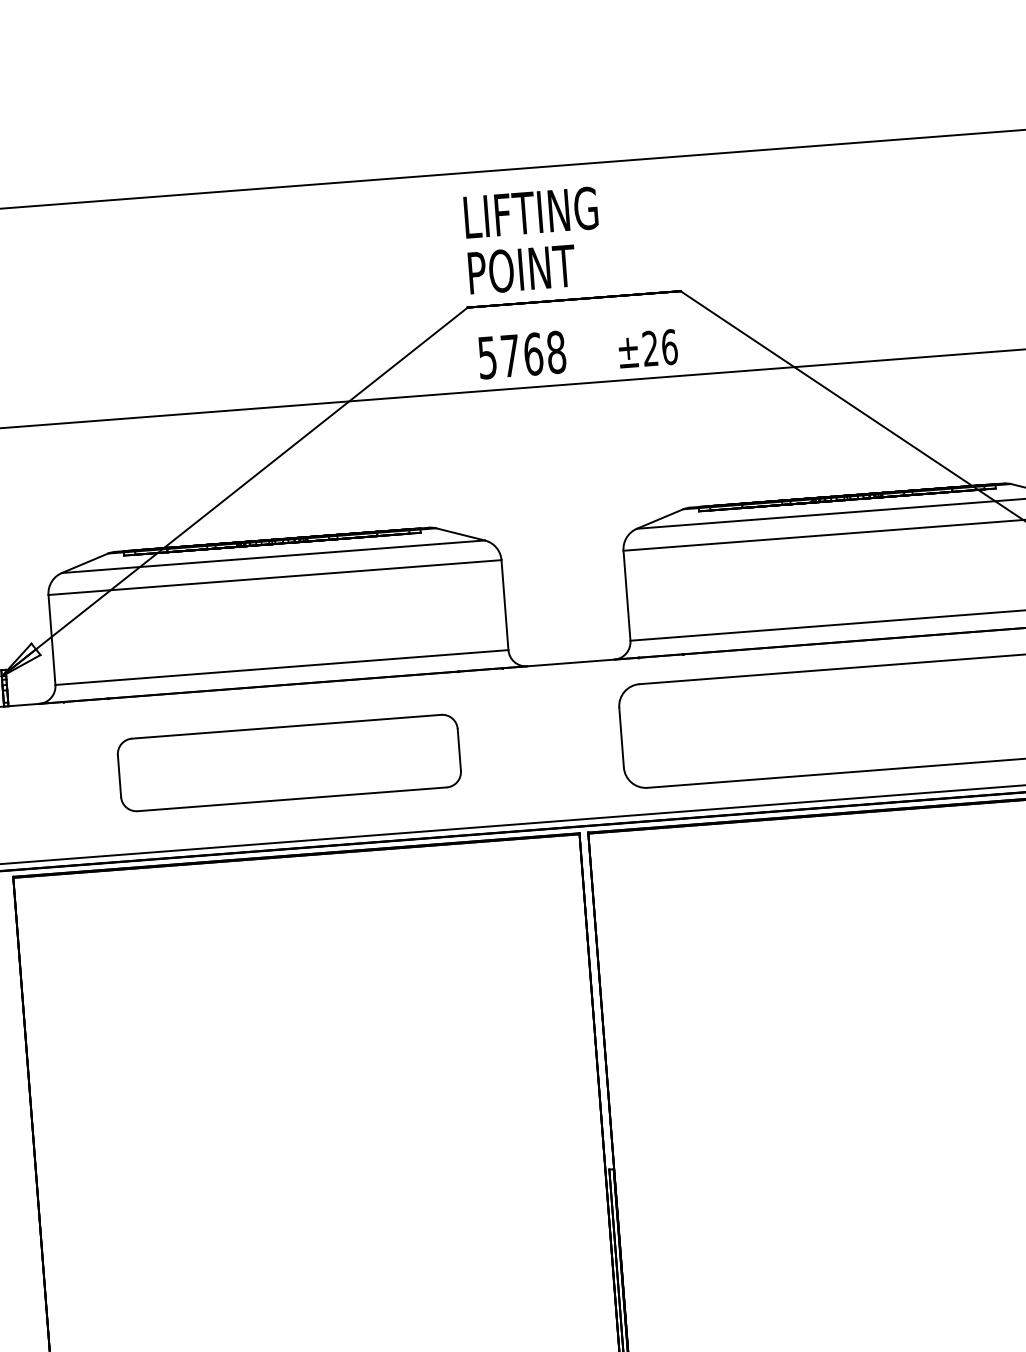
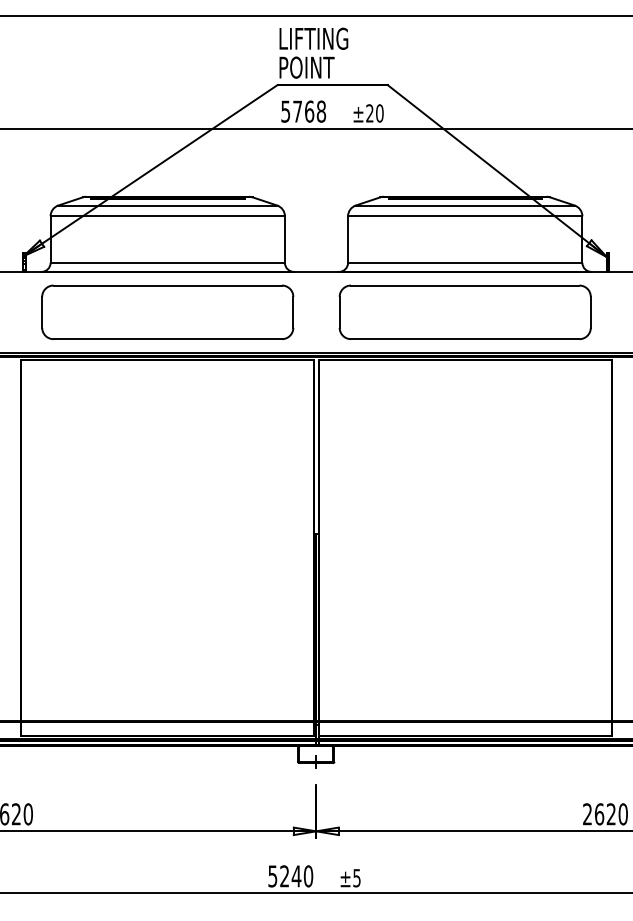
text: (669, 347) -> (379, 113), ±26 -> ±20
part: (288, 761) -> (167, 311), size x1.43

